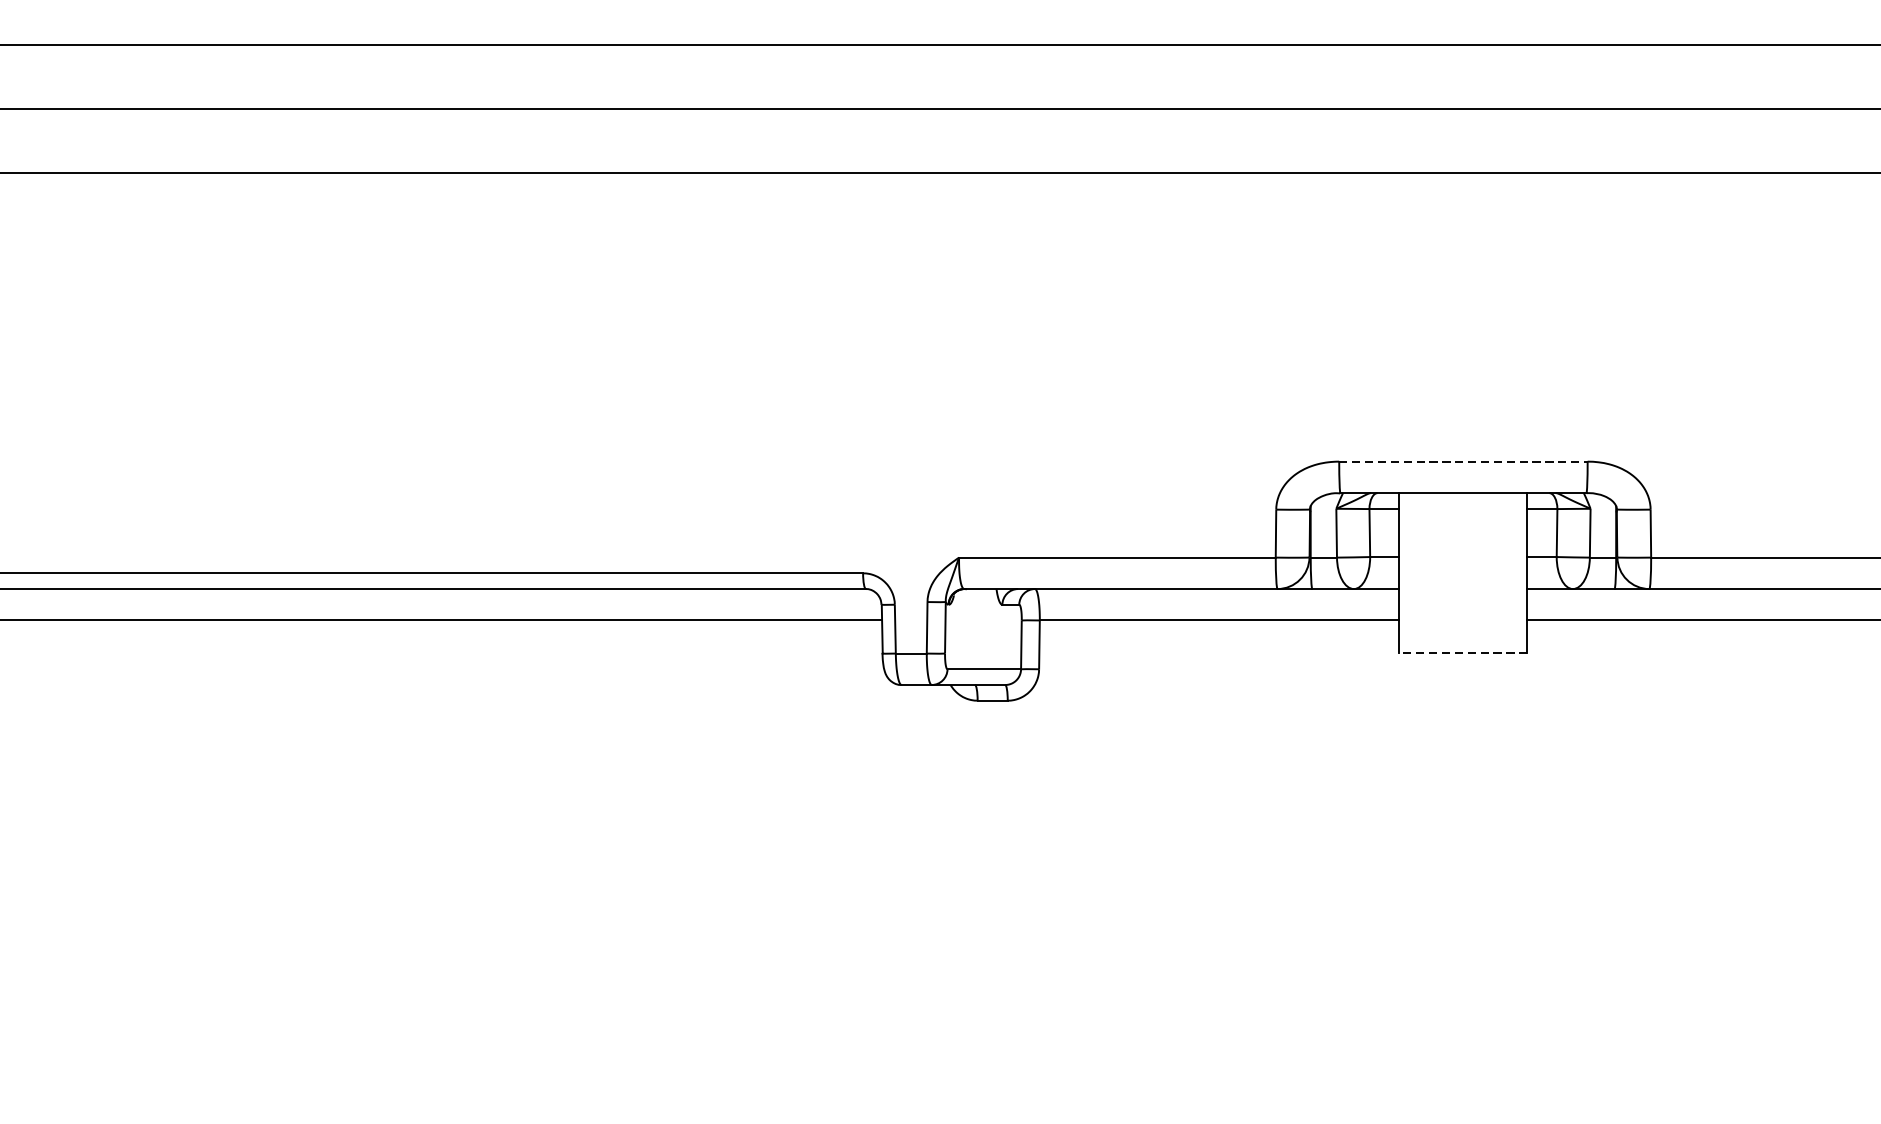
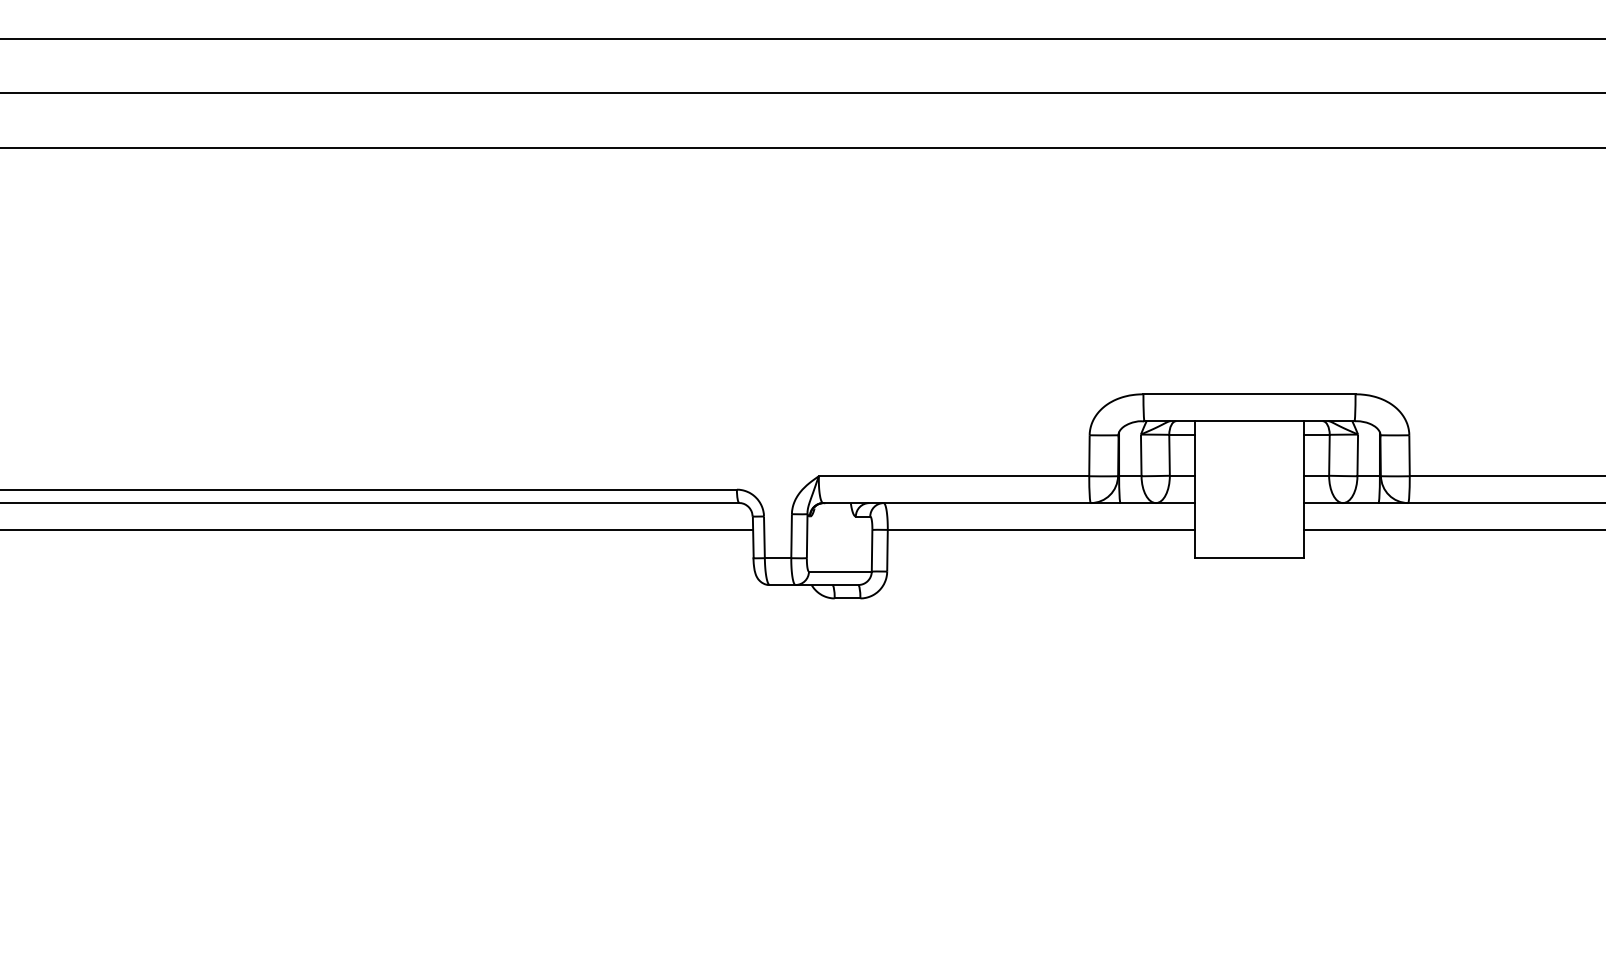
line: (1464, 461) -> (1250, 394), dashed -> solid
line: (1463, 652) -> (1249, 557), dashed -> solid

